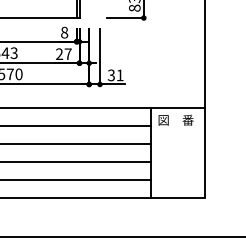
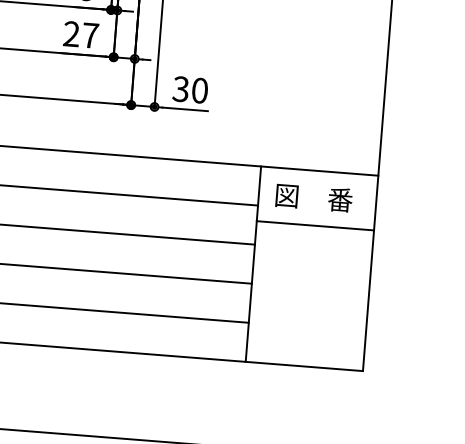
text: (119, 75) -> (198, 90), 31 -> 30
line: (177, 132) -> (315, 224), added

